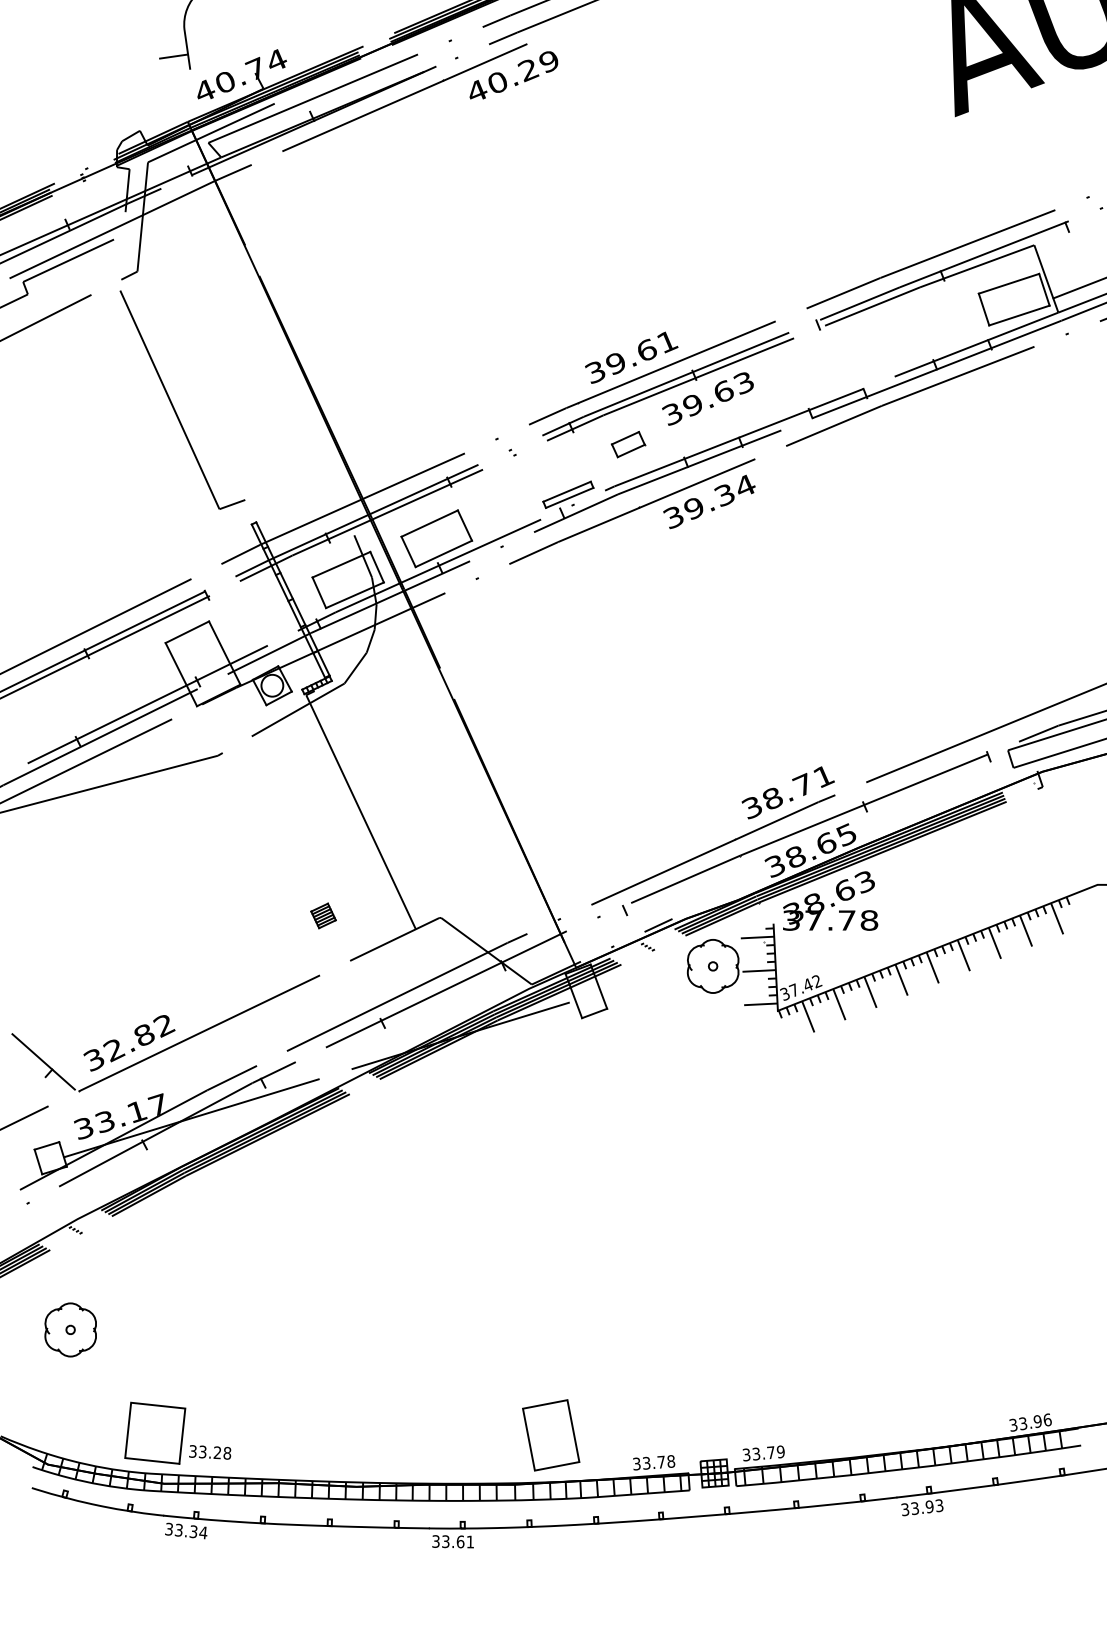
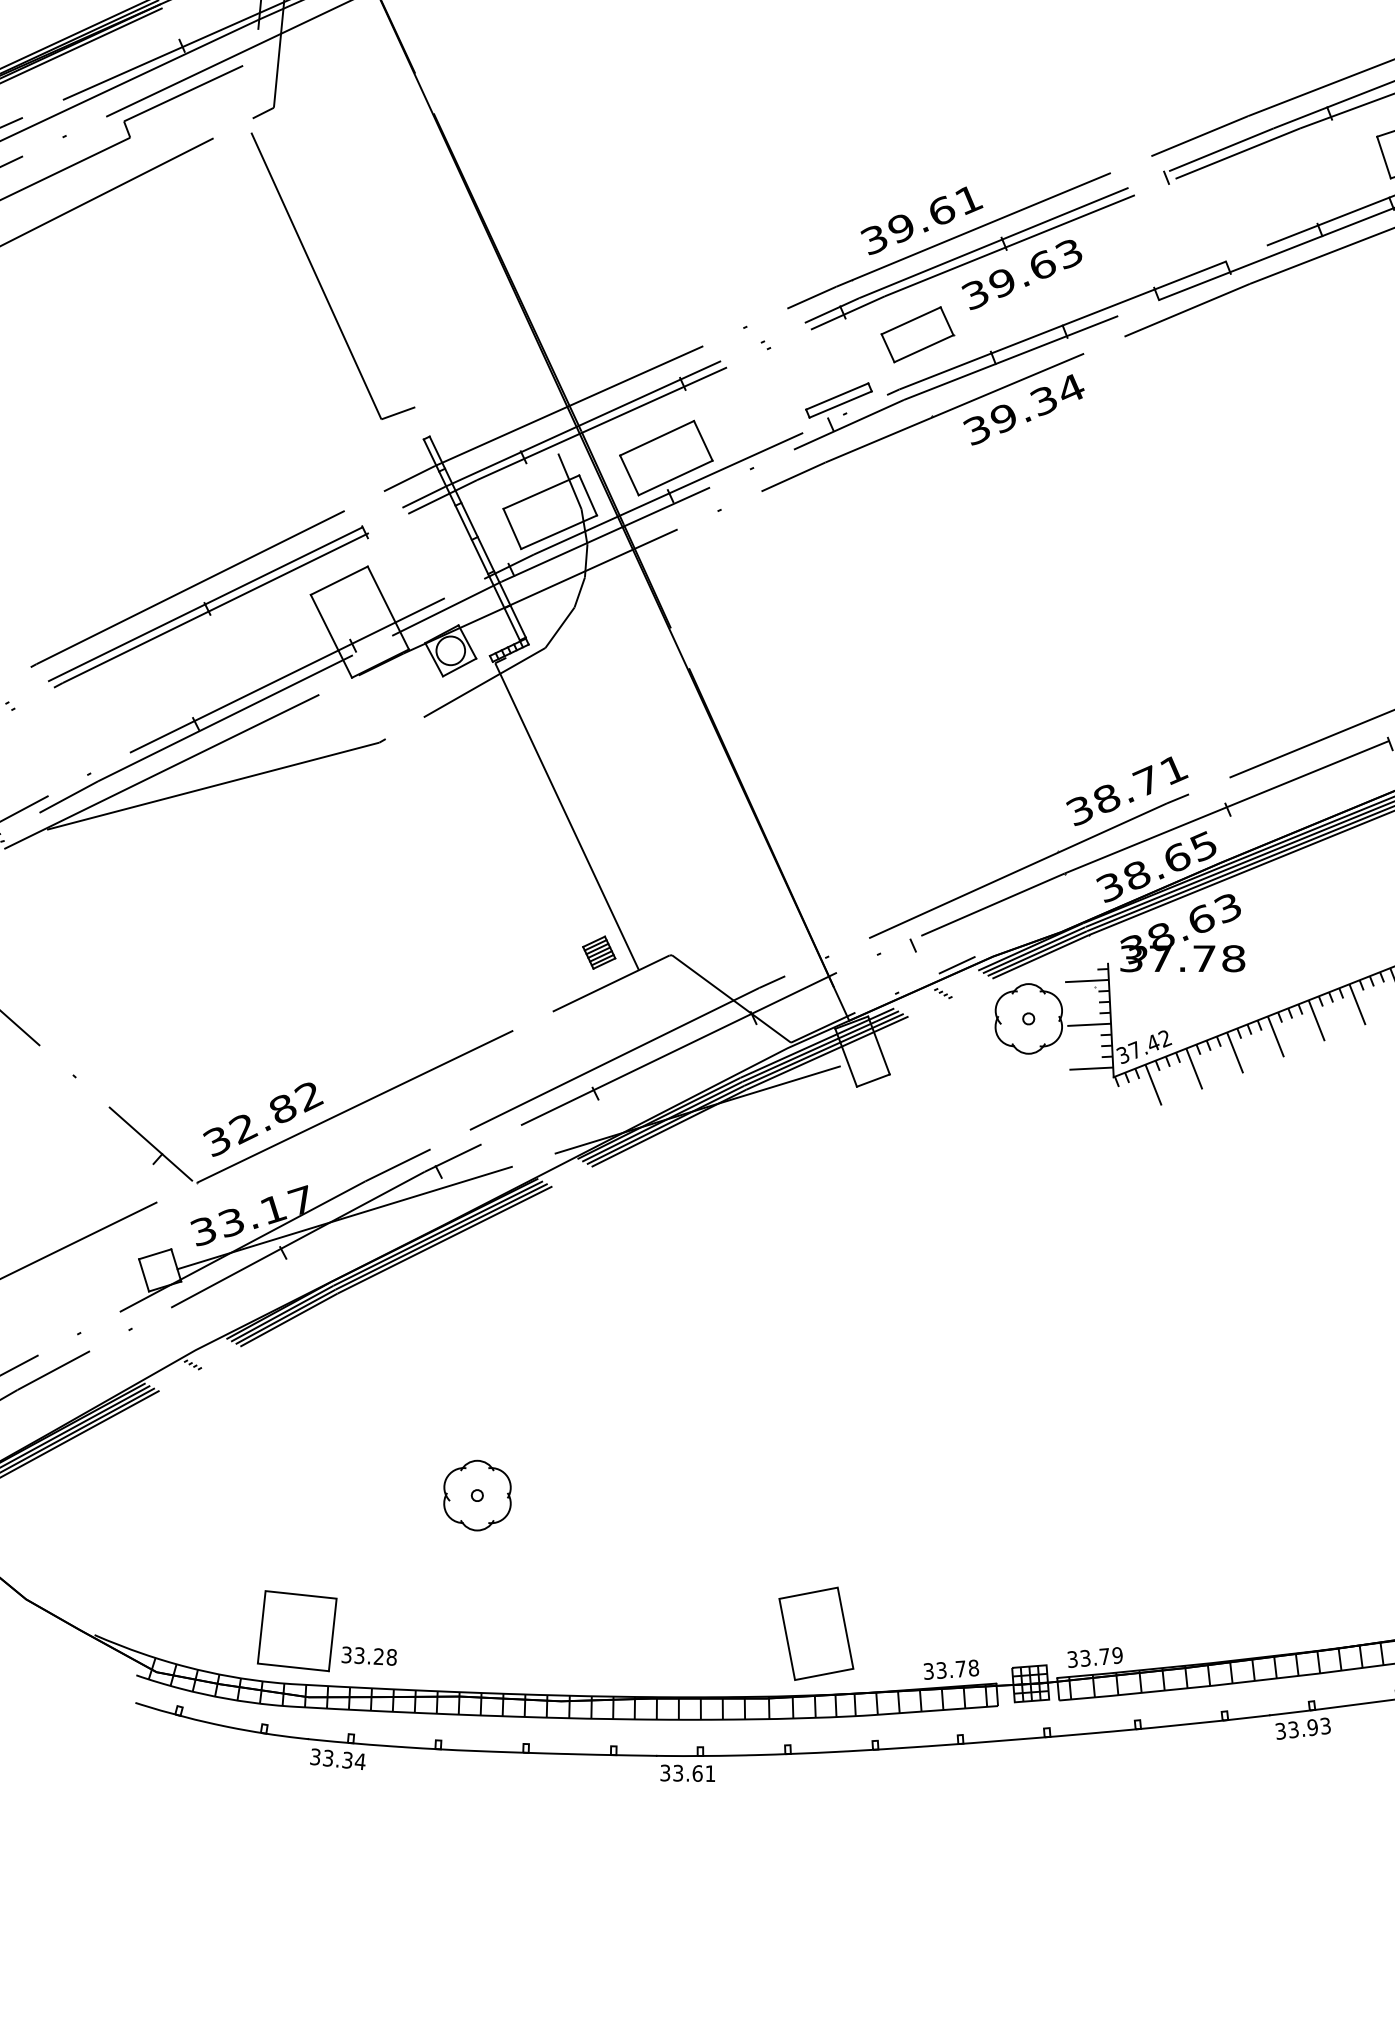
part: (628, 444) -> (917, 334), size x1.67
part: (323, 915) -> (599, 952), moved
part: (70, 1329) -> (477, 1495), moved

